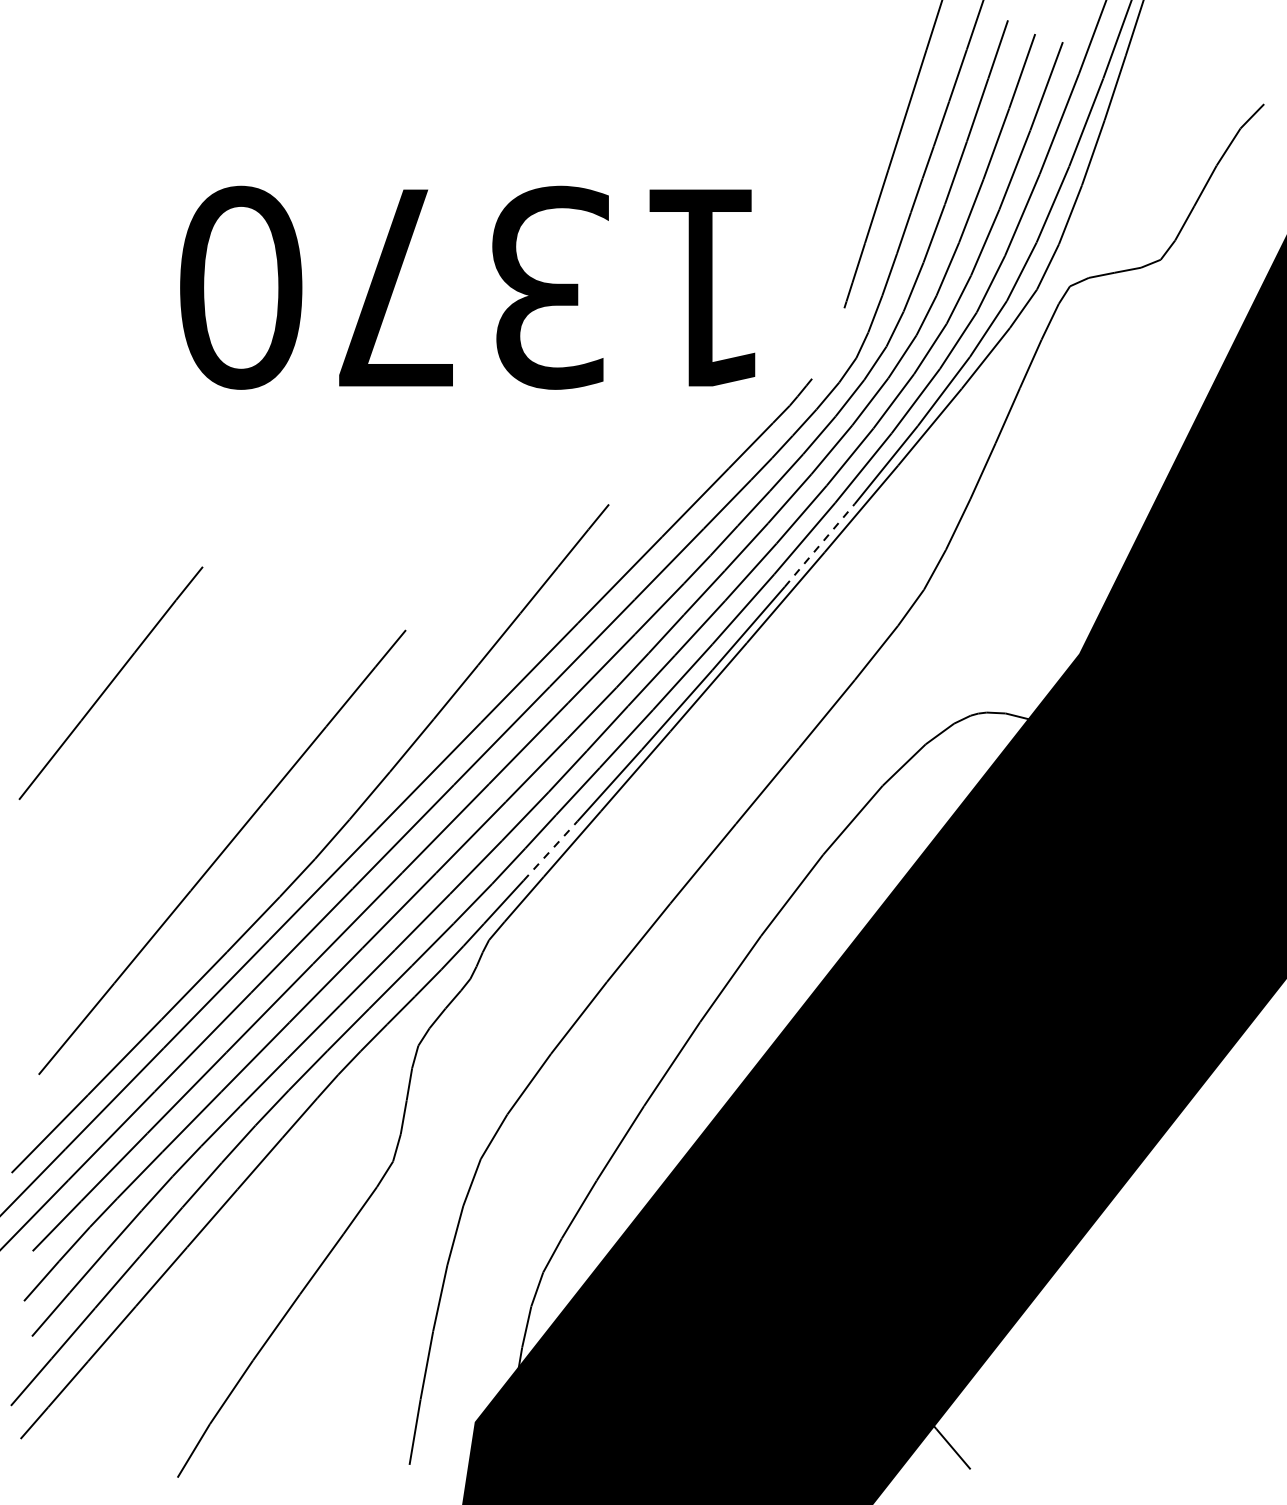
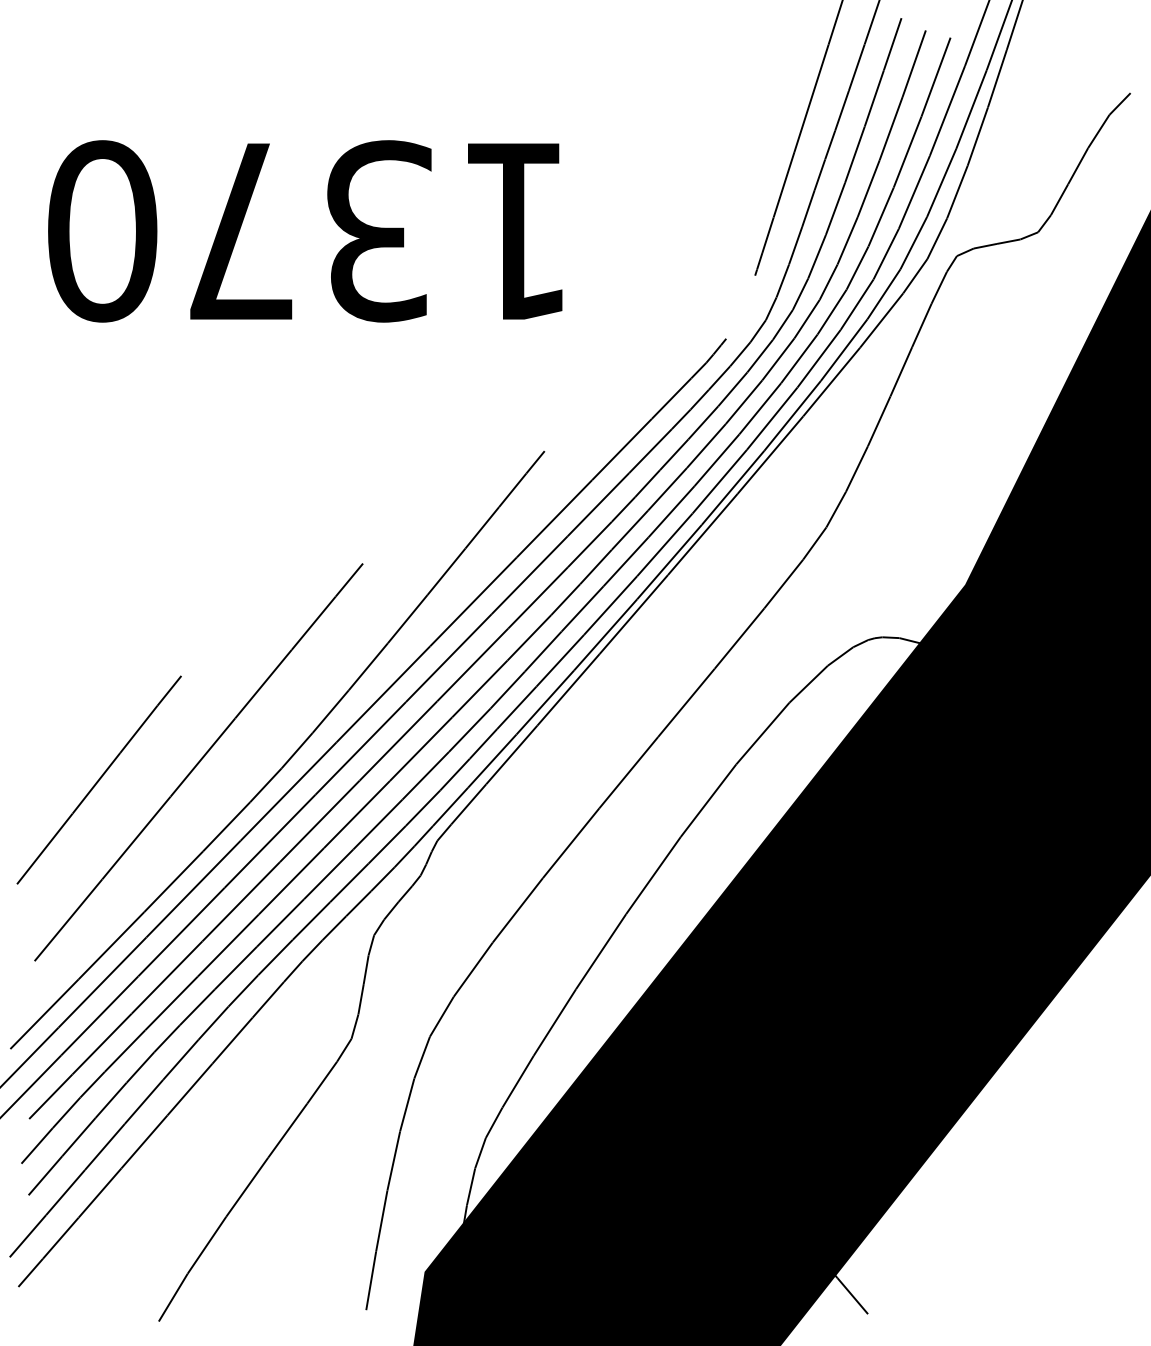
text: (467, 287) -> (305, 231), moved
line: (820, 545) -> (733, 487), dashed -> solid
line: (110, 682) -> (98, 779), moved
line: (550, 851) -> (492, 761), dashed -> solid

